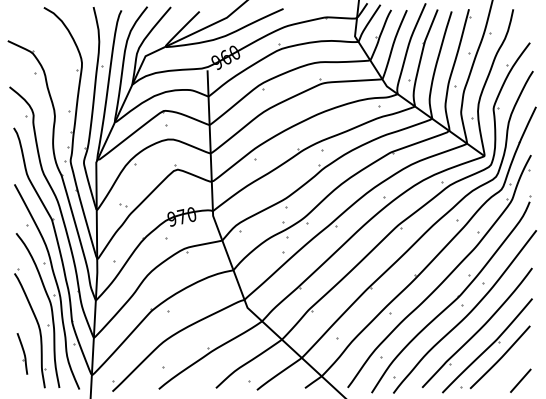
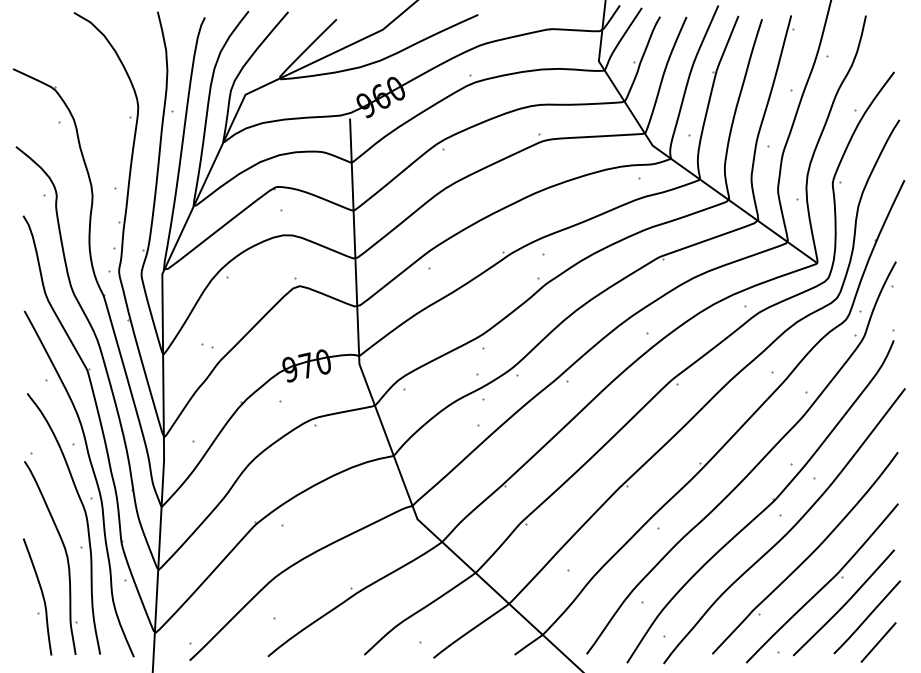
part: (22, 353) -> (37, 596), size x1.67
line: (514, 365) -> (868, 616), added

